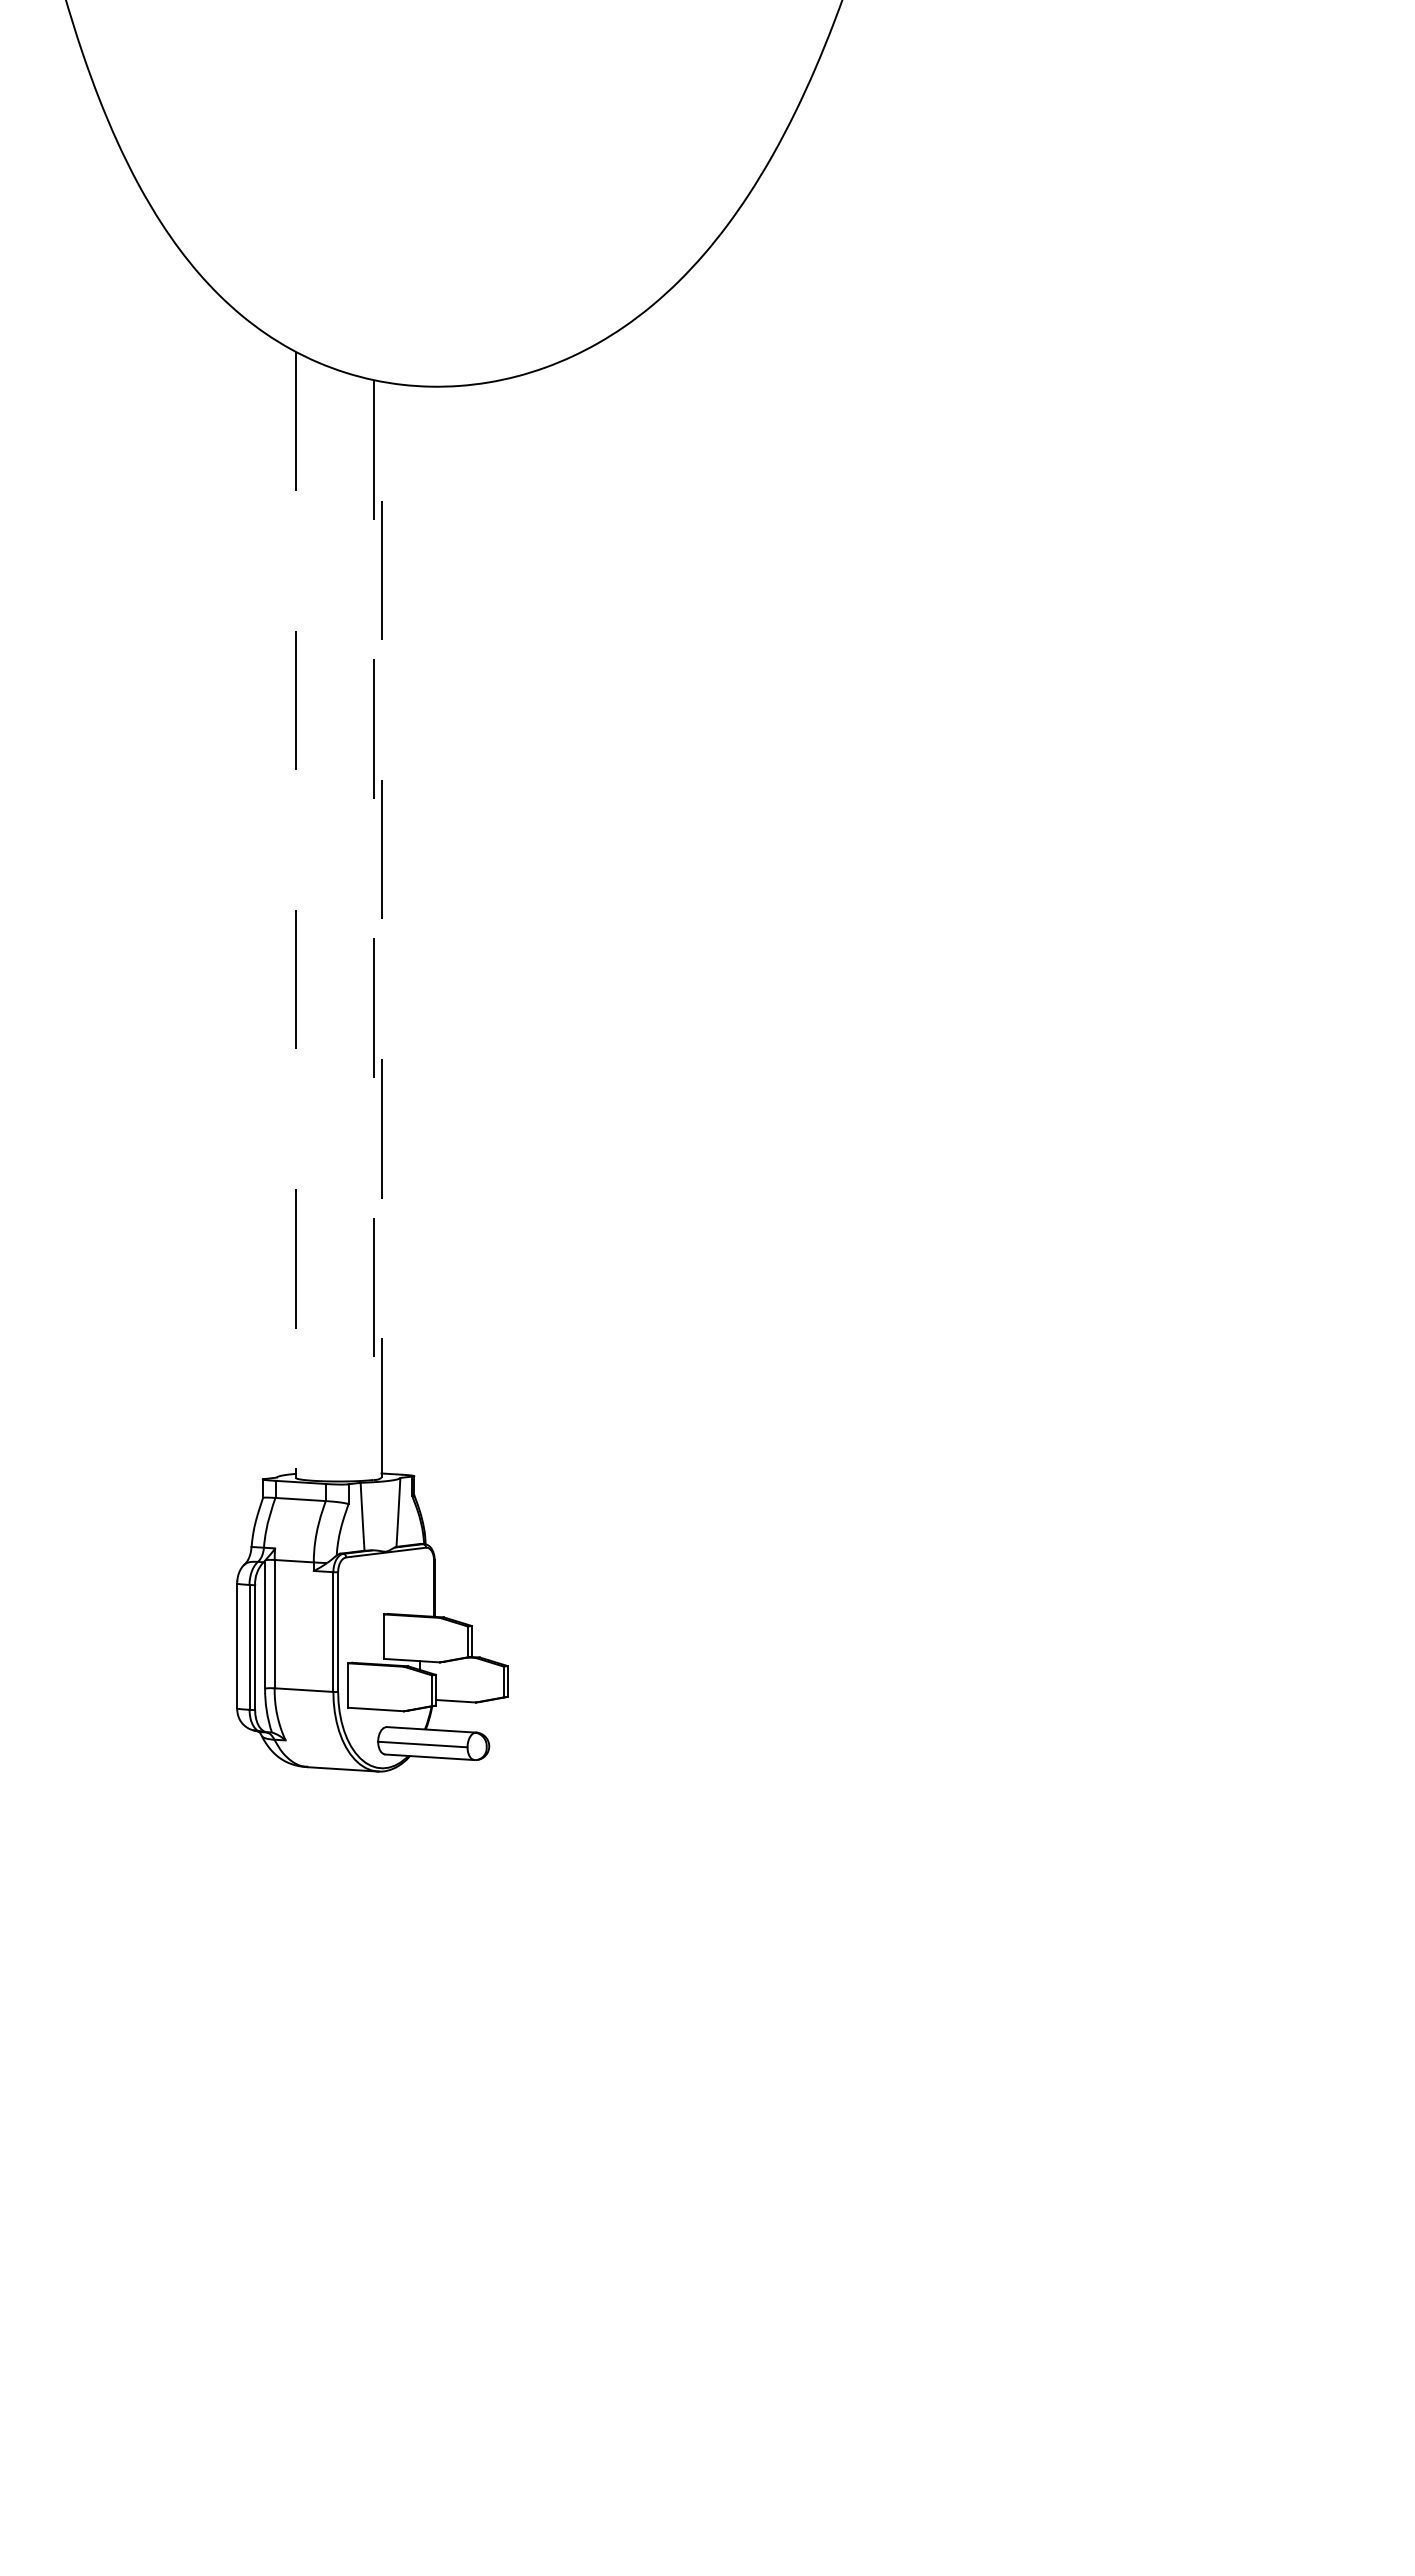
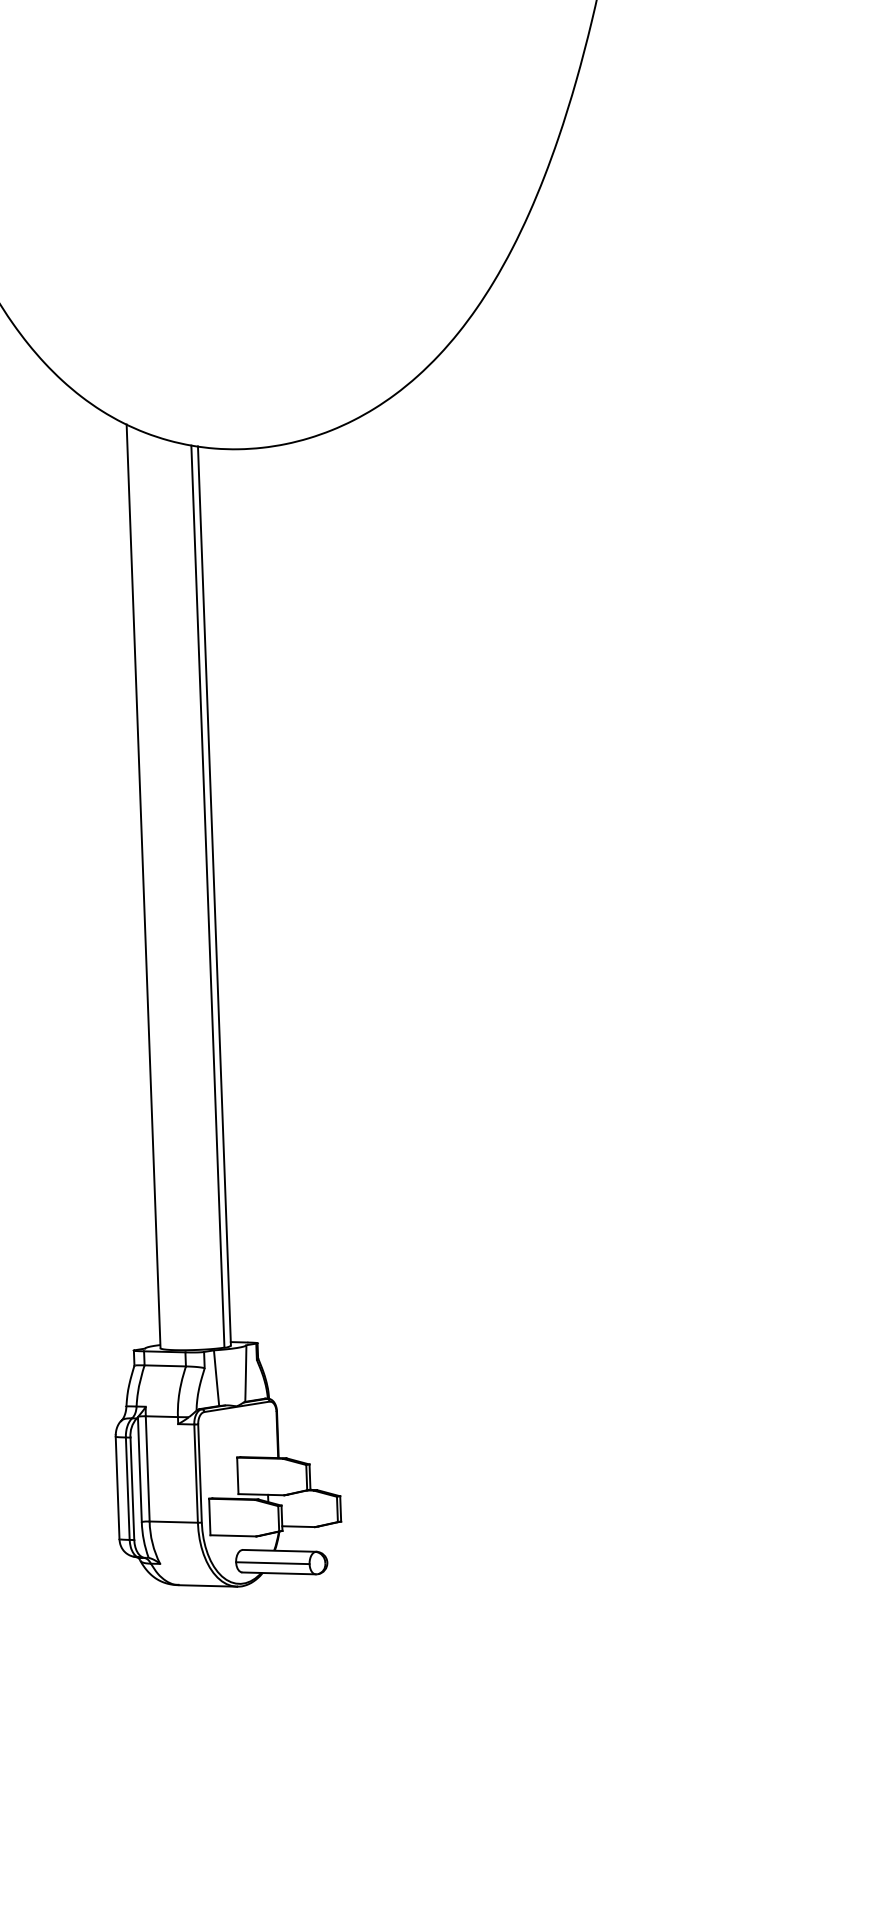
line: (295, 915) -> (143, 887), dashed -> solid
line: (381, 929) -> (214, 895), dashed -> solid
line: (373, 930) -> (207, 897), dashed -> solid

